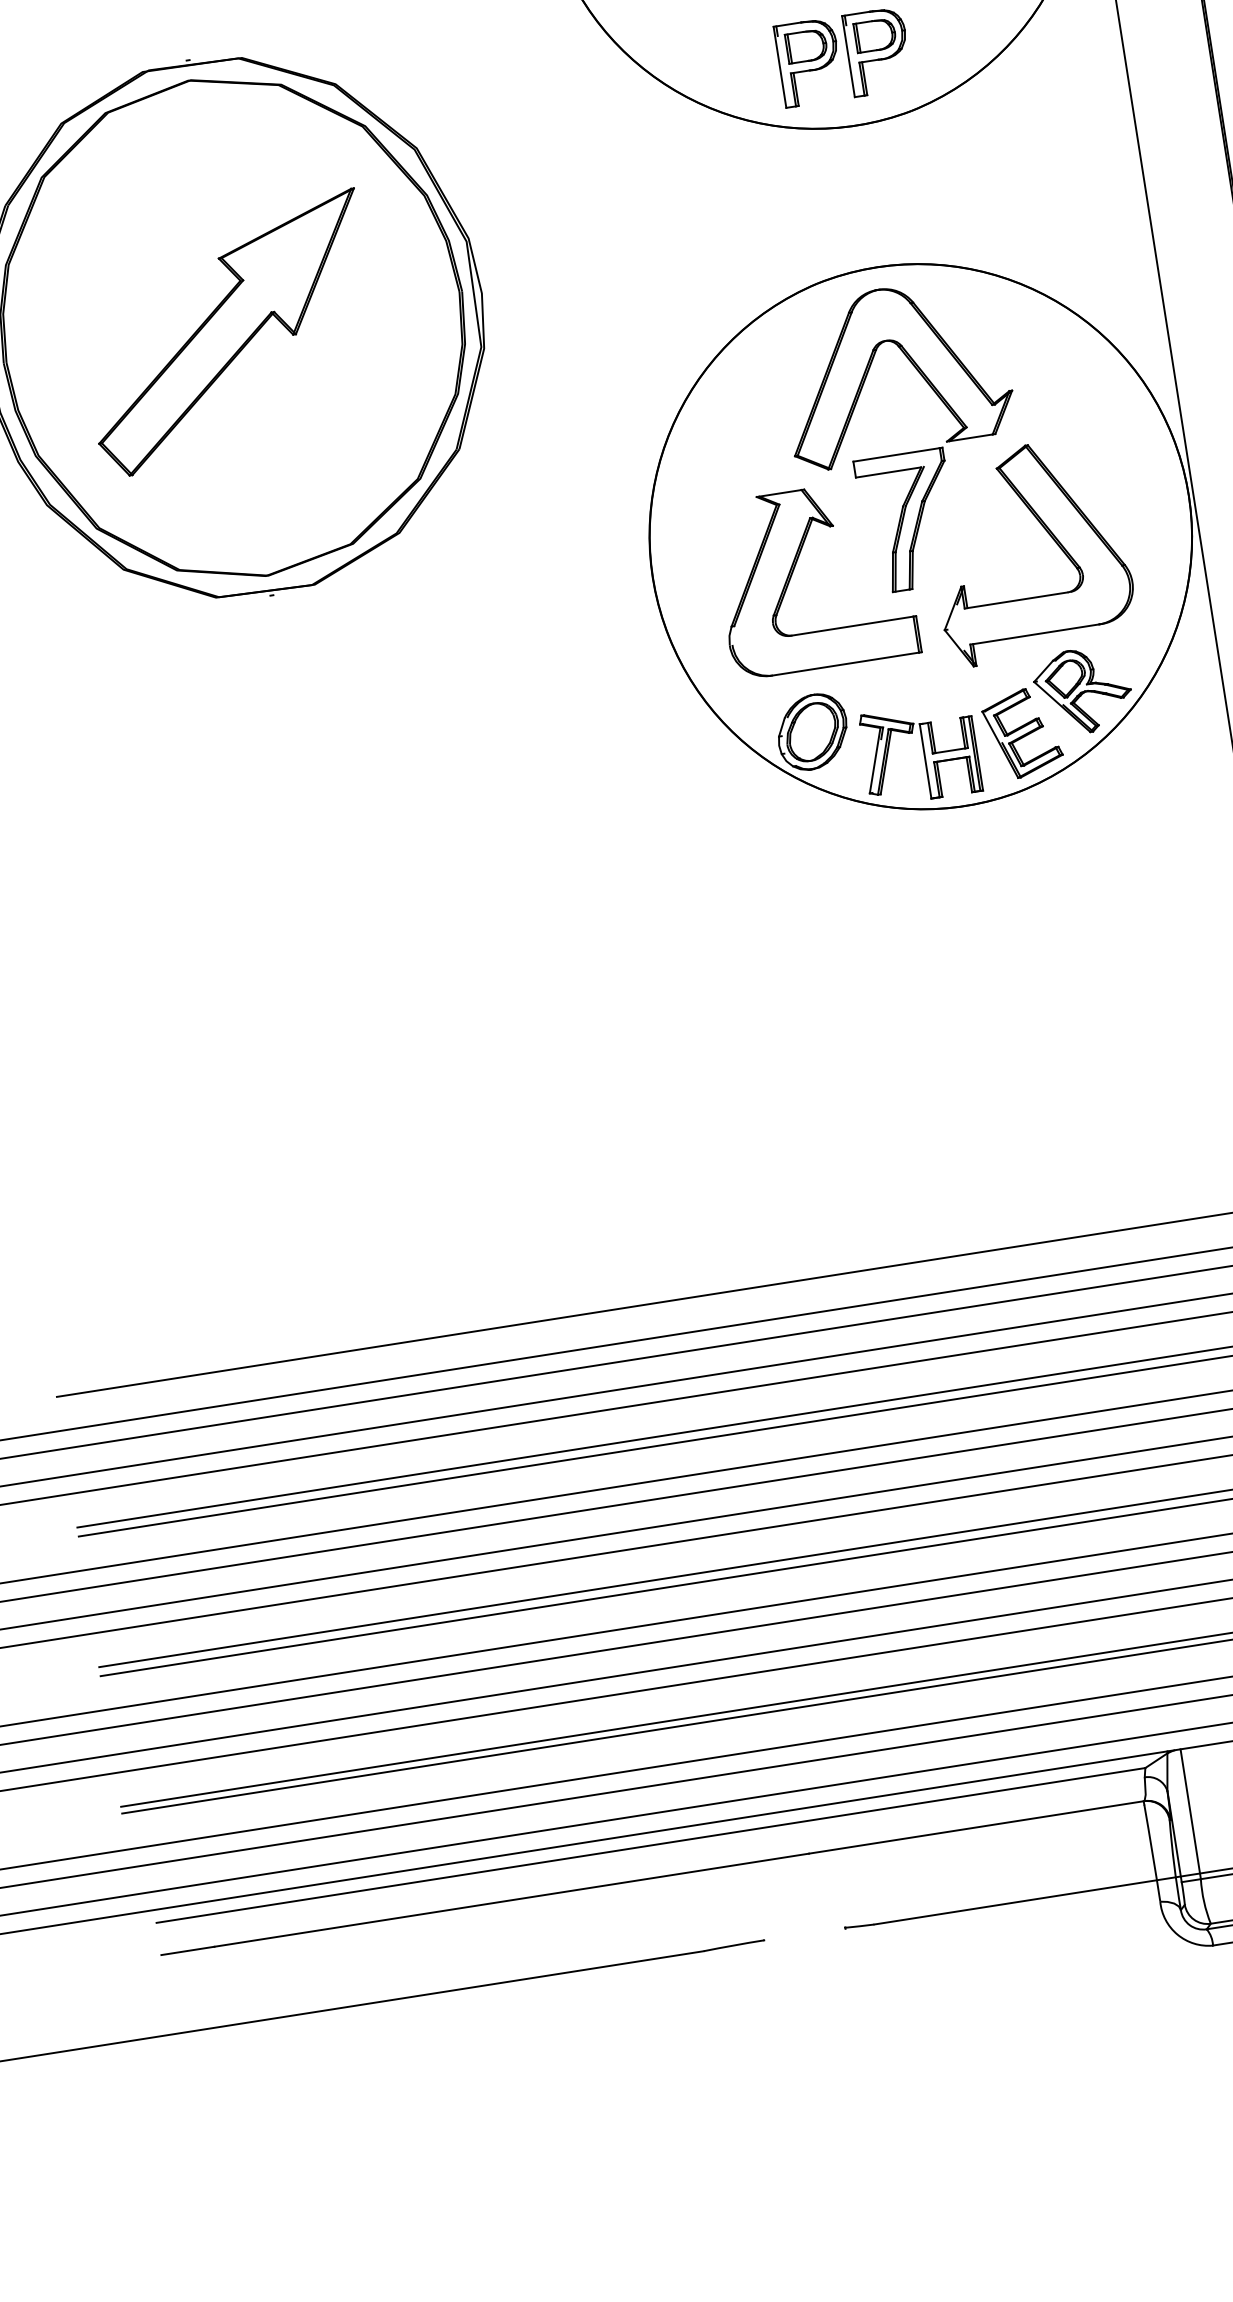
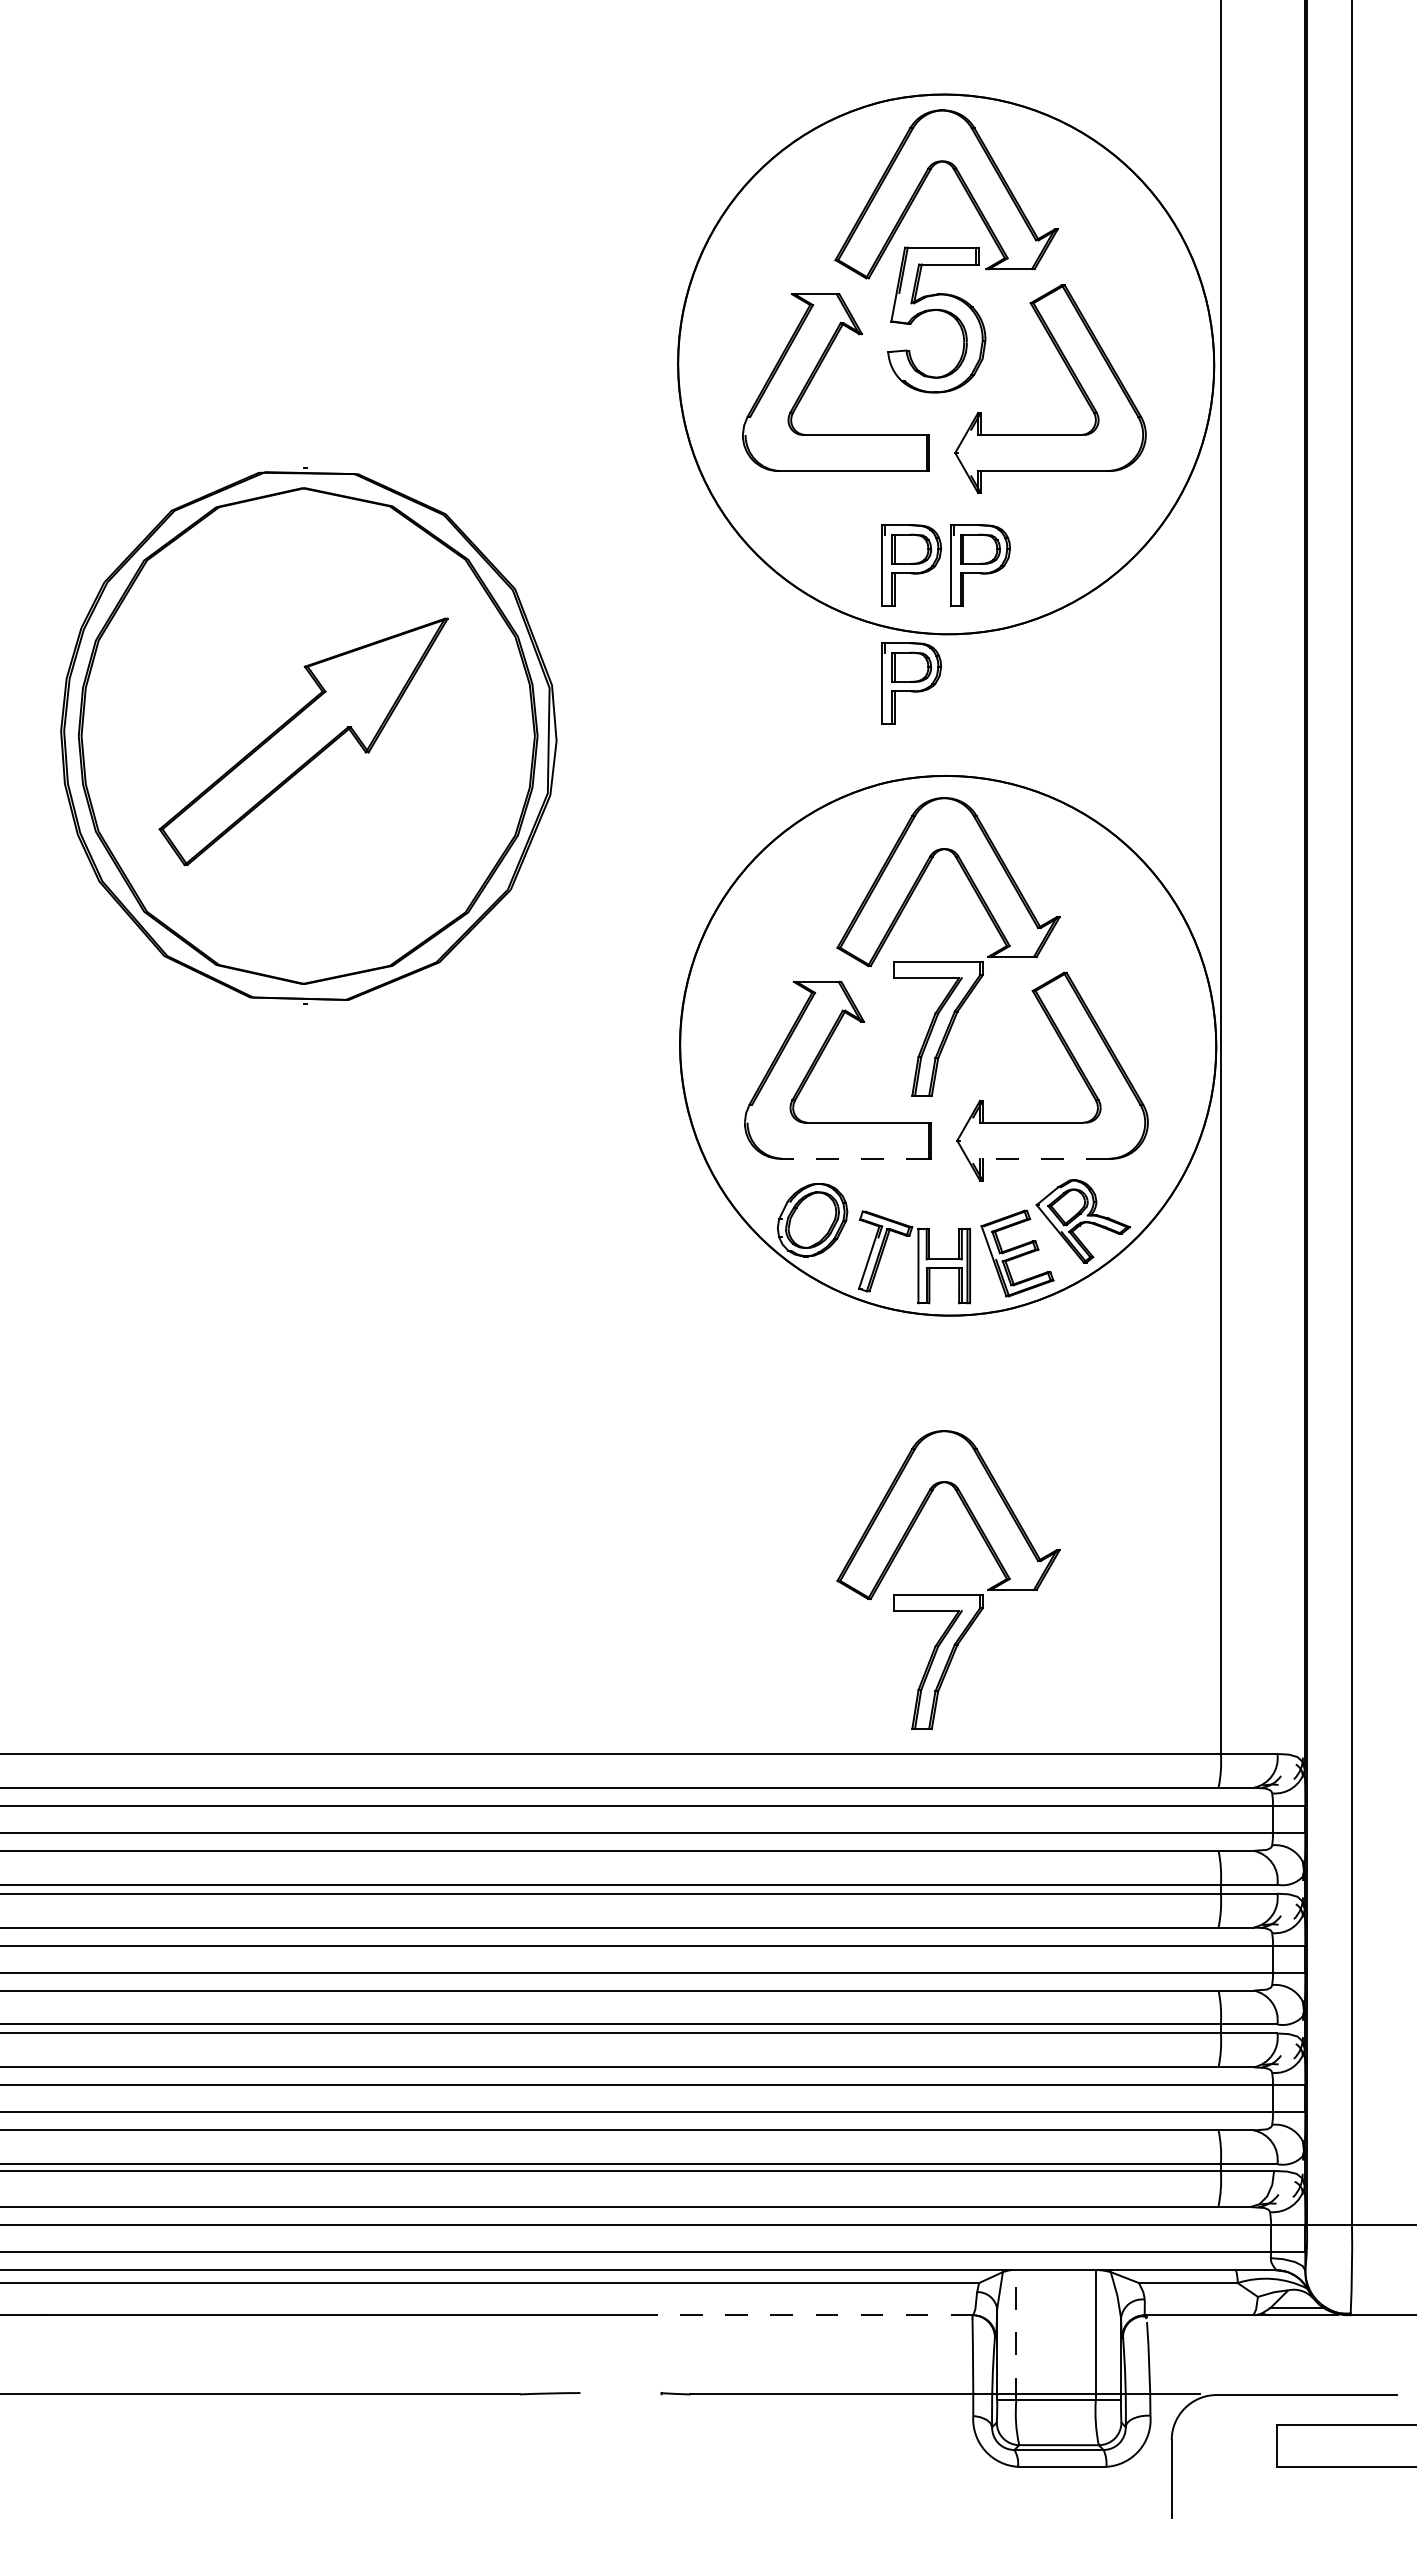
part: (827, 180) -> (911, 683), added
line: (1034, 634) -> (1044, 1158), solid -> dashed
line: (843, 664) -> (853, 1158), solid -> dashed
part: (1007, 1084) -> (948, 1594), added
line: (1190, 1814) -> (1016, 2335), solid -> dashed
line: (976, 1827) -> (805, 2315), solid -> dashed

